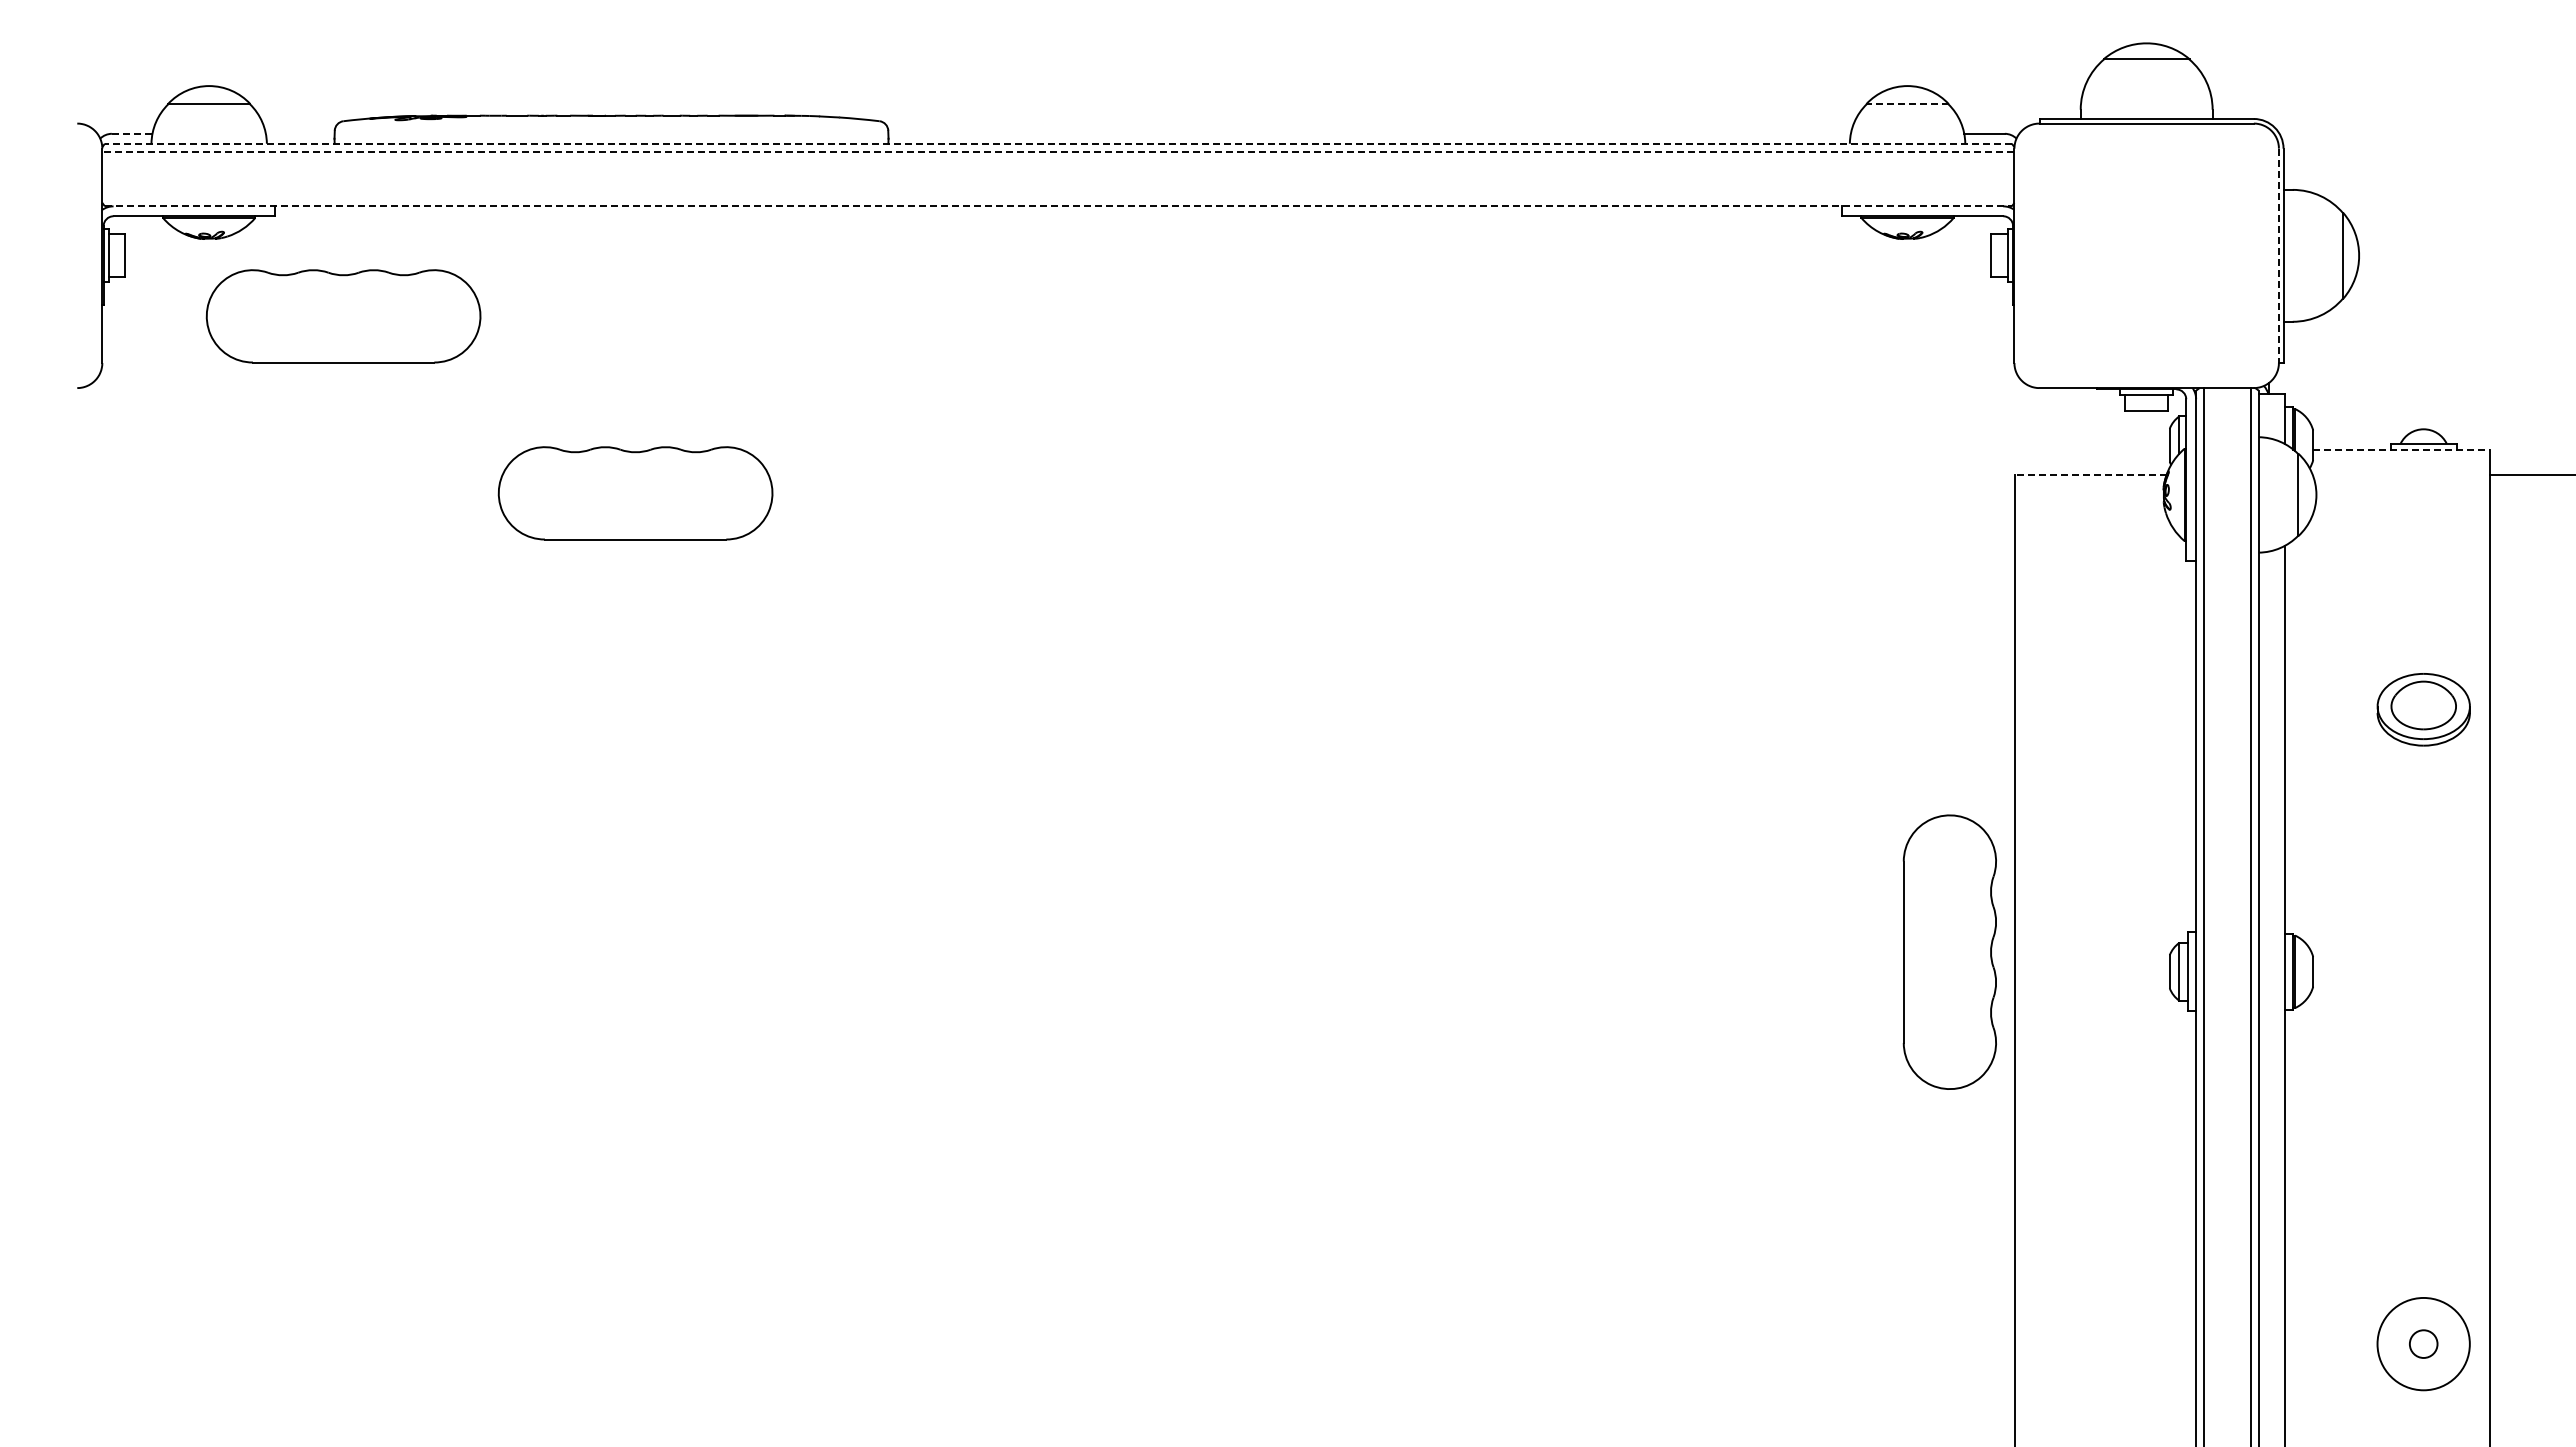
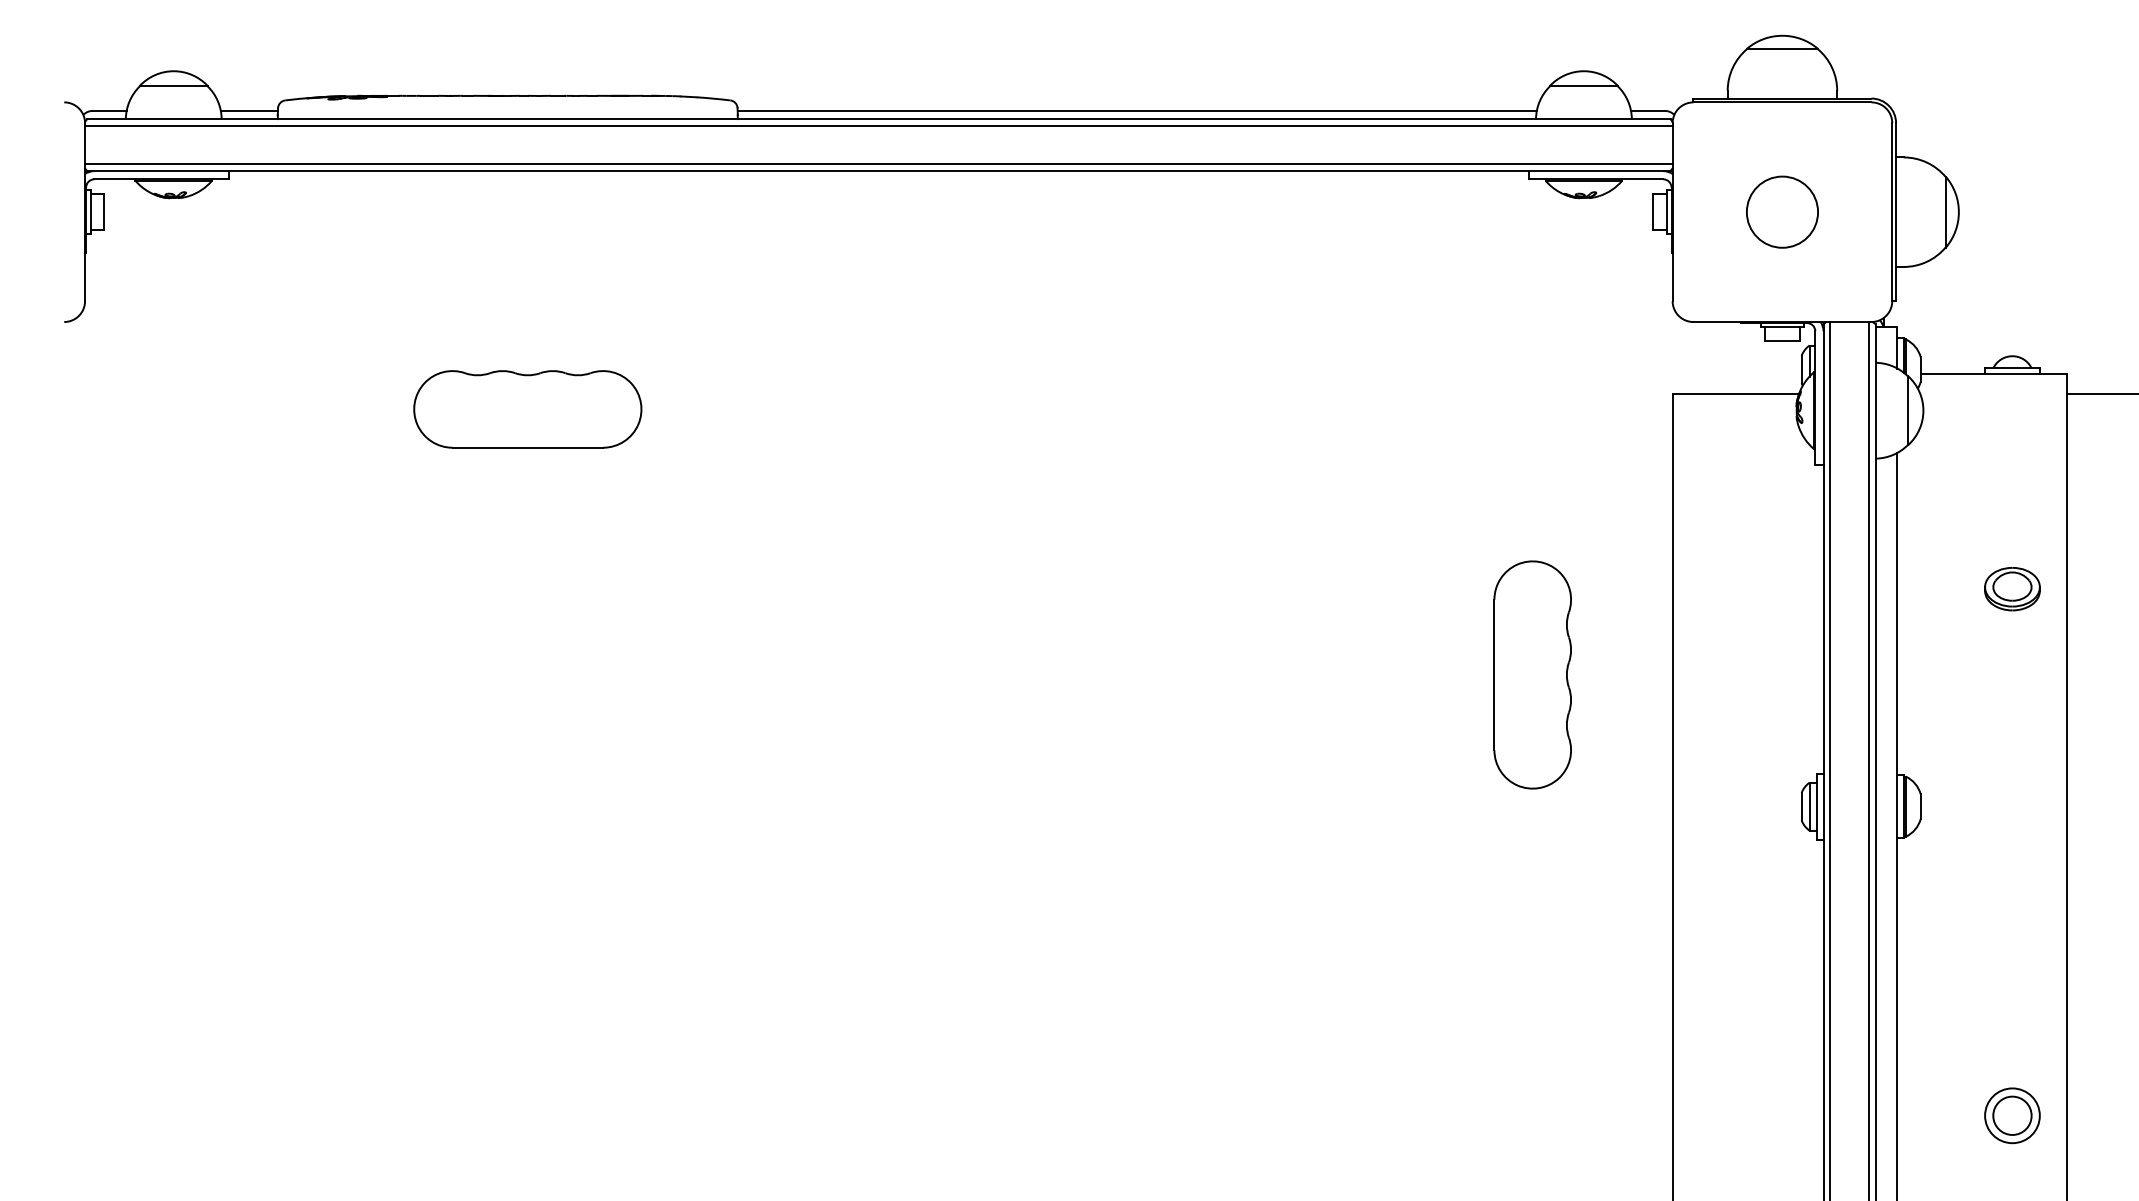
line: (1907, 104) -> (1583, 86), dashed -> solid
line: (131, 133) -> (109, 110), dashed -> solid
line: (299, 133) -> (248, 110), added
line: (1369, 133) -> (1137, 110), added
line: (1057, 143) -> (878, 118), dashed -> solid
line: (1057, 151) -> (878, 125), dashed -> solid
line: (1058, 198) -> (878, 164), added
line: (1058, 206) -> (878, 171), dashed -> solid
circle: (2146, 255) -> (1782, 211), added
line: (2278, 256) -> (1891, 212), dashed -> solid
part: (343, 316) -> (285, 262), removed
line: (2401, 450) -> (1994, 373), dashed -> solid
line: (2090, 475) -> (1735, 394), dashed -> solid
part: (2423, 709) -> (2012, 588), size x0.71
part: (1949, 951) -> (1532, 674), moved
circle: (2423, 1344) -> (2012, 1116), size x0.71
circle: (2423, 1344) -> (2012, 1116), size x1.67

